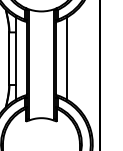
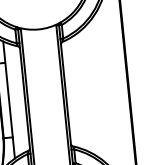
line: (67, 58) -> (82, 92), removed

